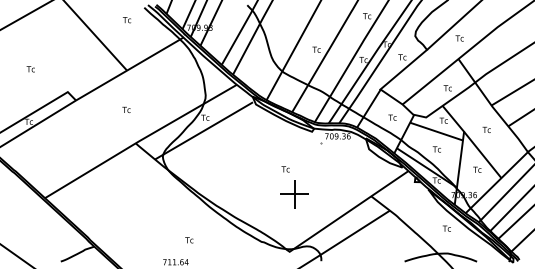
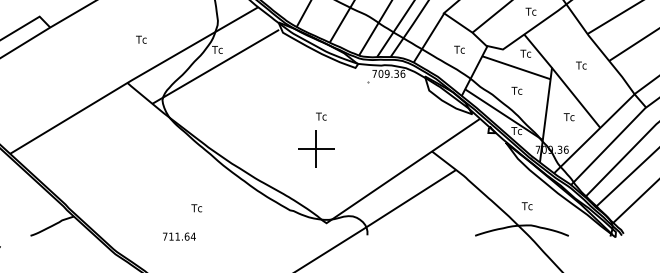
text: (126, 109) -> (141, 39), moved
part: (294, 194) -> (315, 149), moved
text: (446, 228) -> (526, 205), moved

